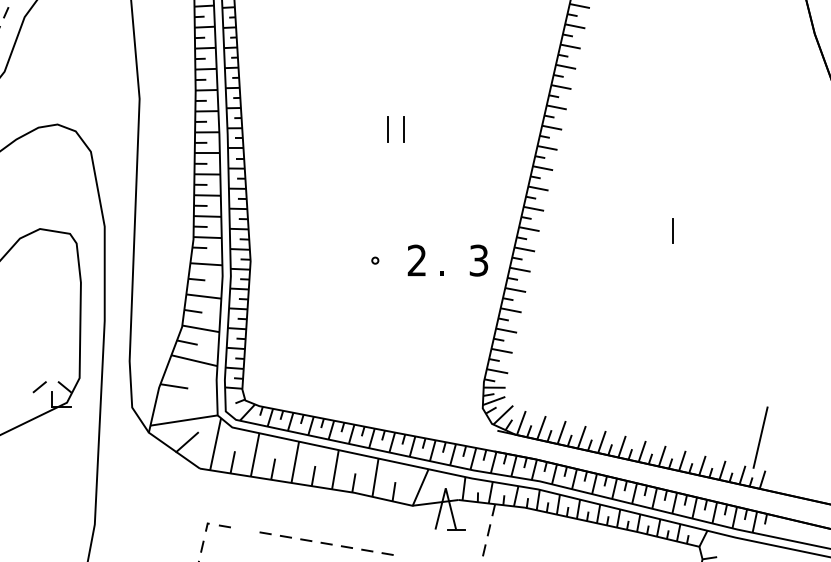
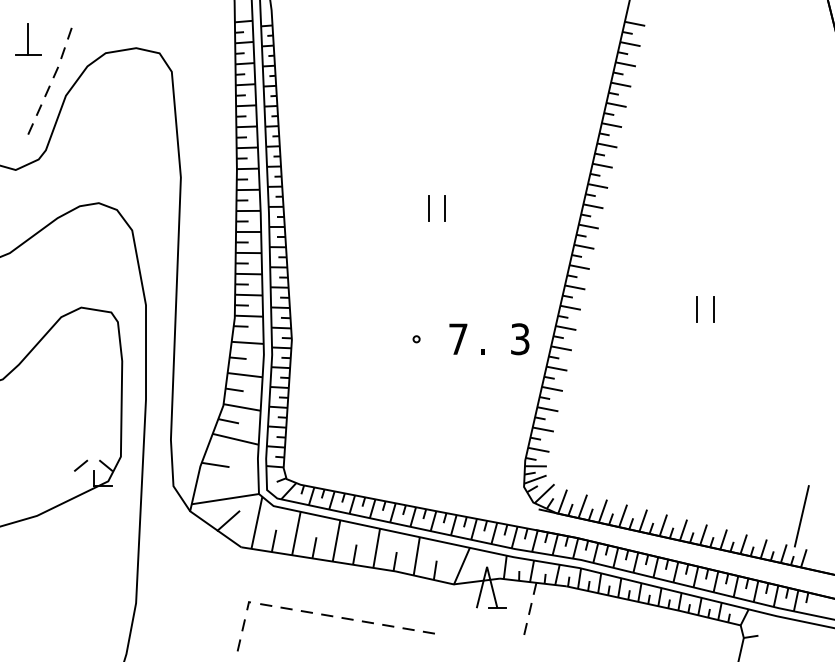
line: (656, 230) -> (697, 309), added
text: (417, 259) -> (458, 338), 2 -> 7
line: (245, 529) -> (286, 608), added

